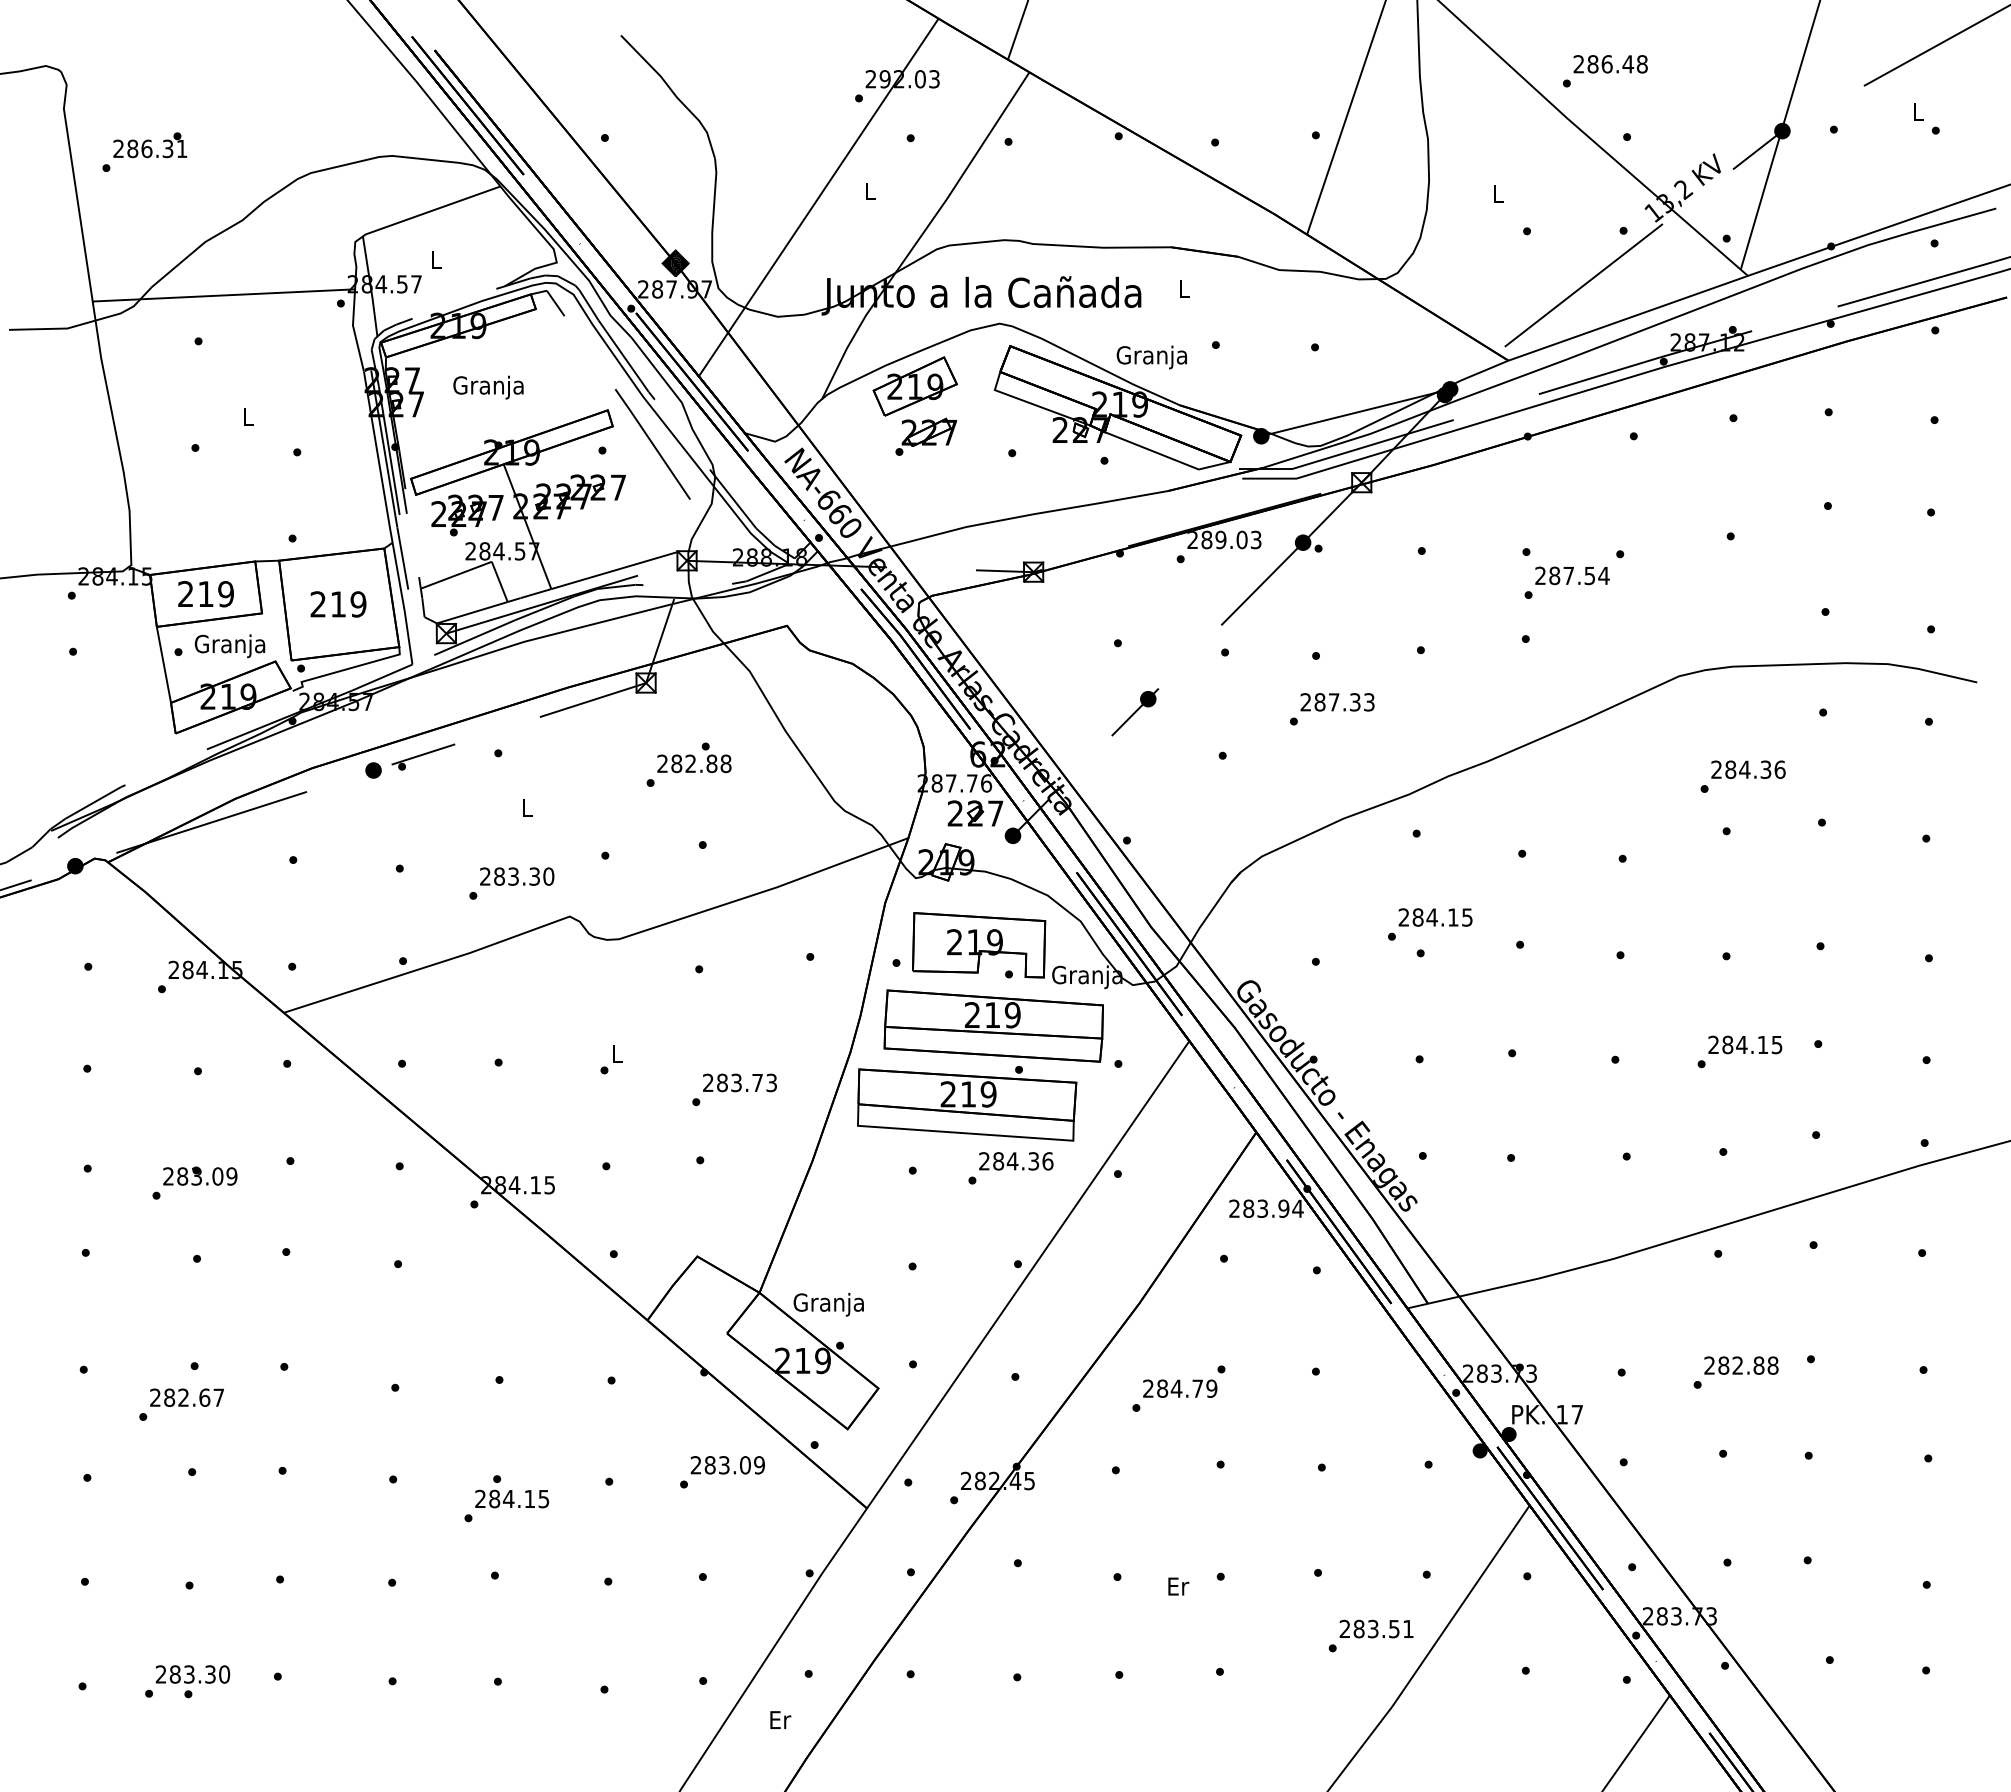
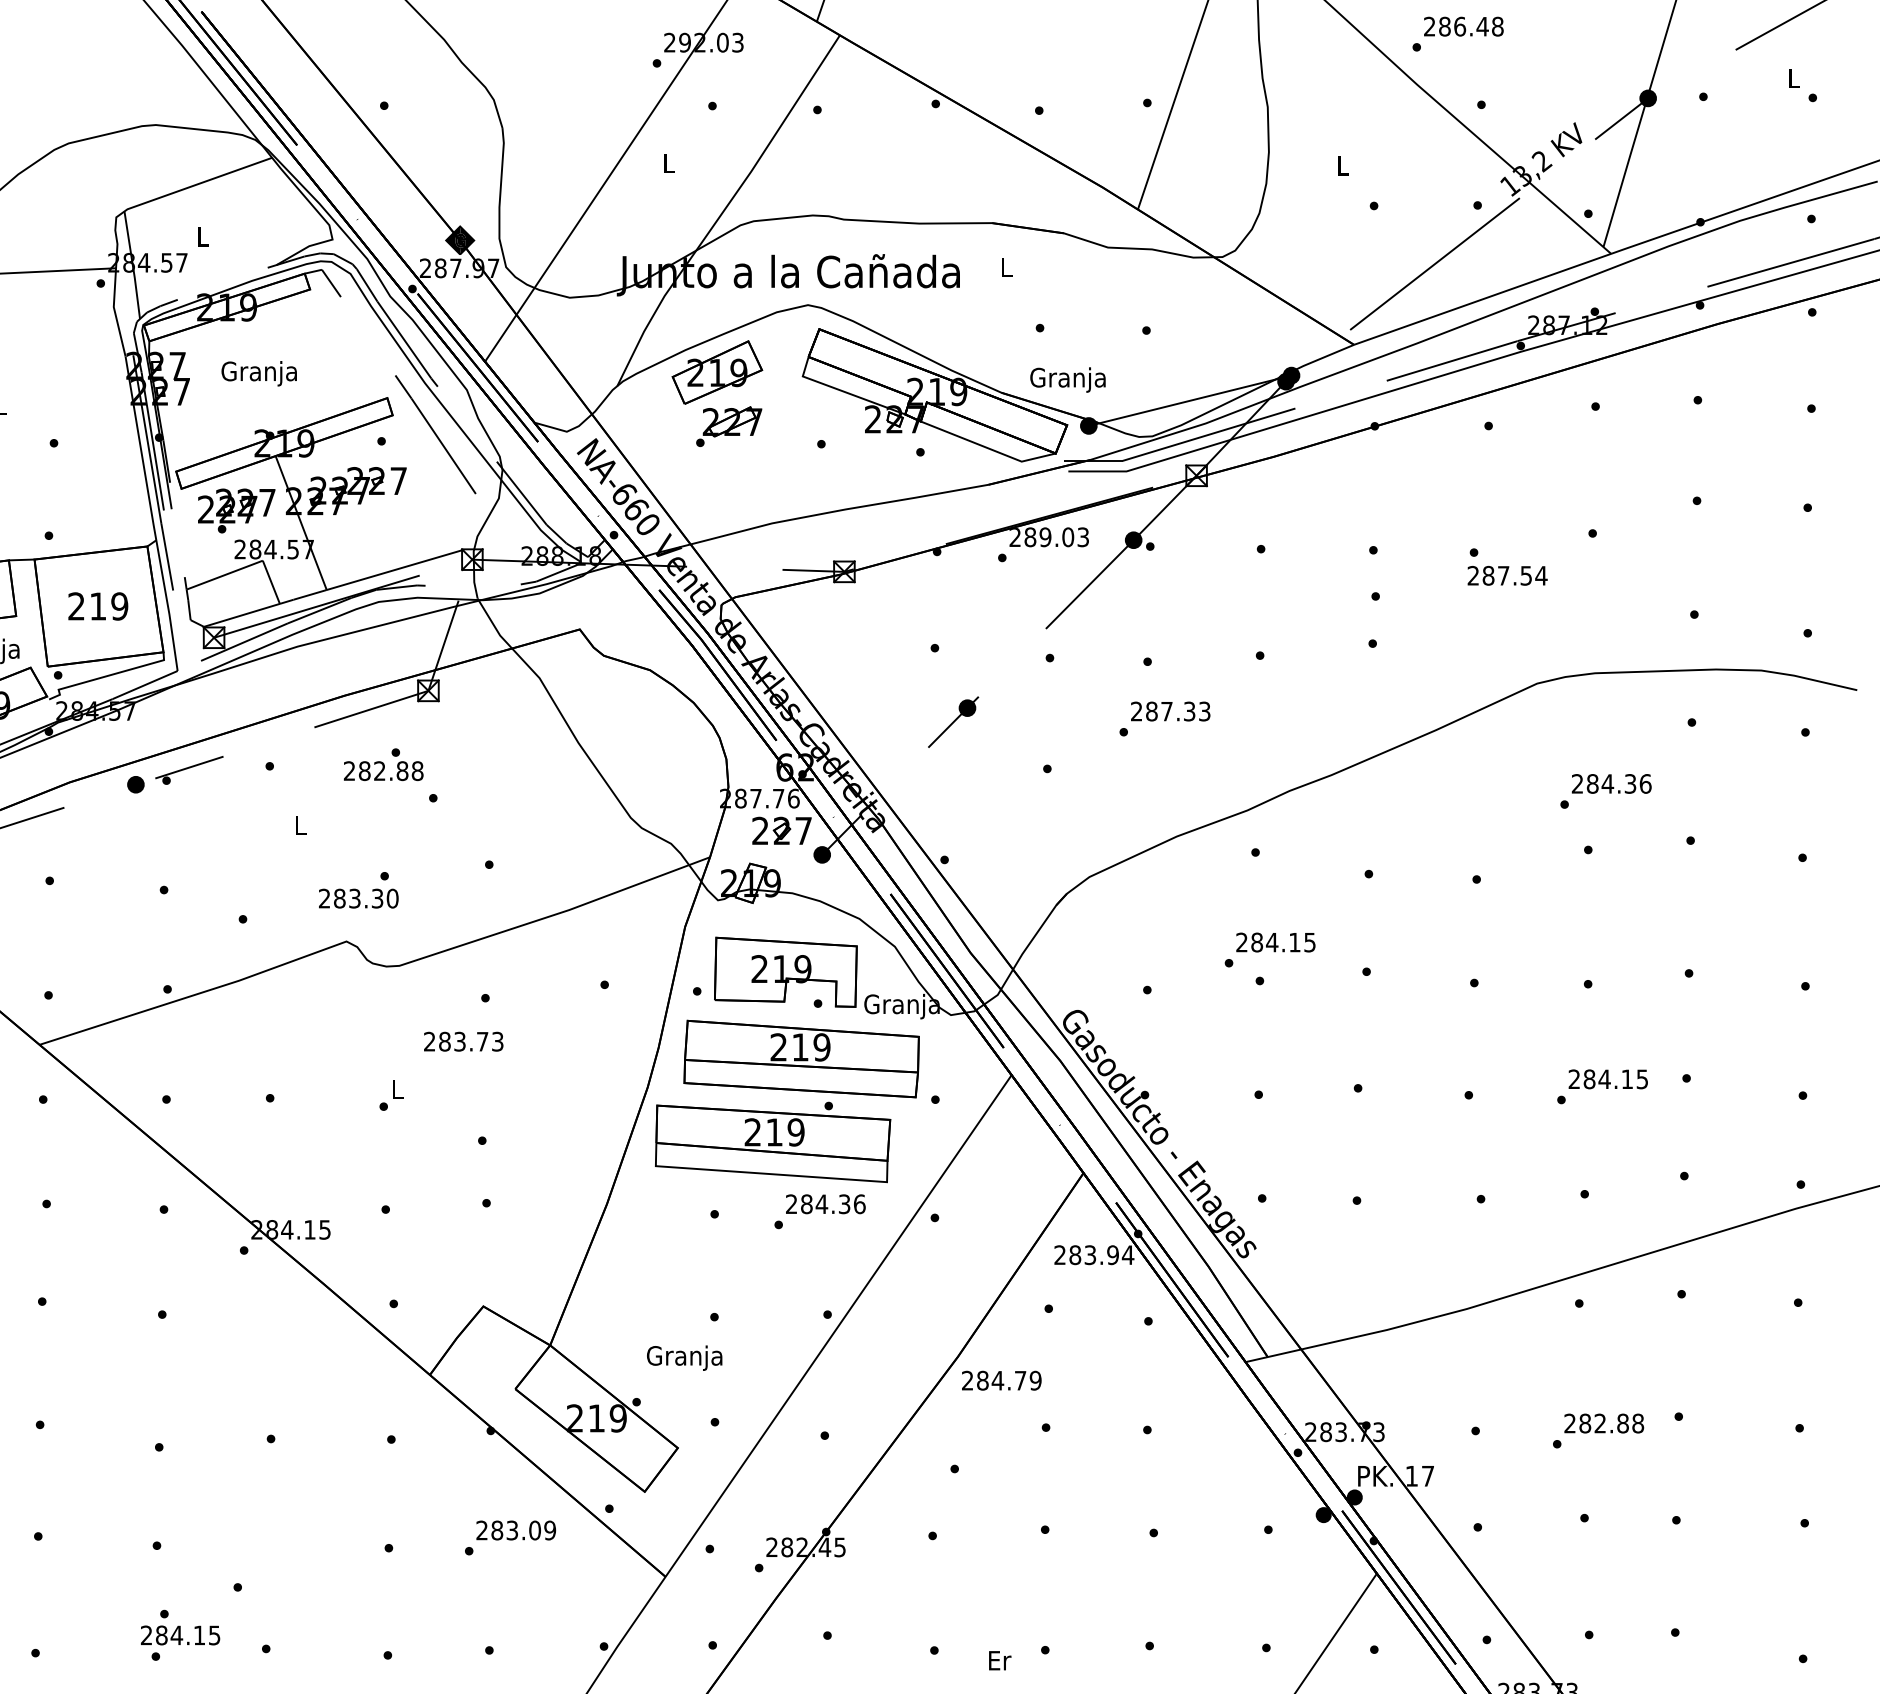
text: (1151, 357) -> (1067, 380), moved
text: (1572, 575) -> (1507, 575), moved
text: (694, 757) -> (383, 764), moved
text: (517, 876) -> (359, 898), moved
text: (739, 1082) -> (463, 1041), moved
text: (828, 1304) -> (684, 1357), moved
text: (1180, 1388) -> (1002, 1380), moved
text: (511, 1491) -> (179, 1627), moved

